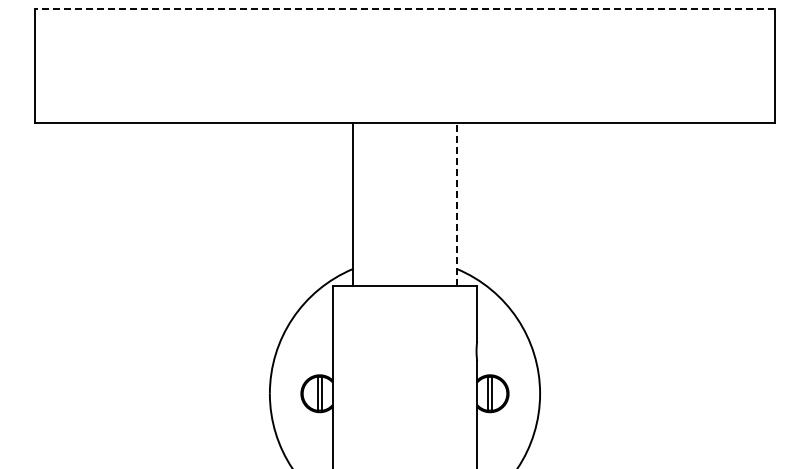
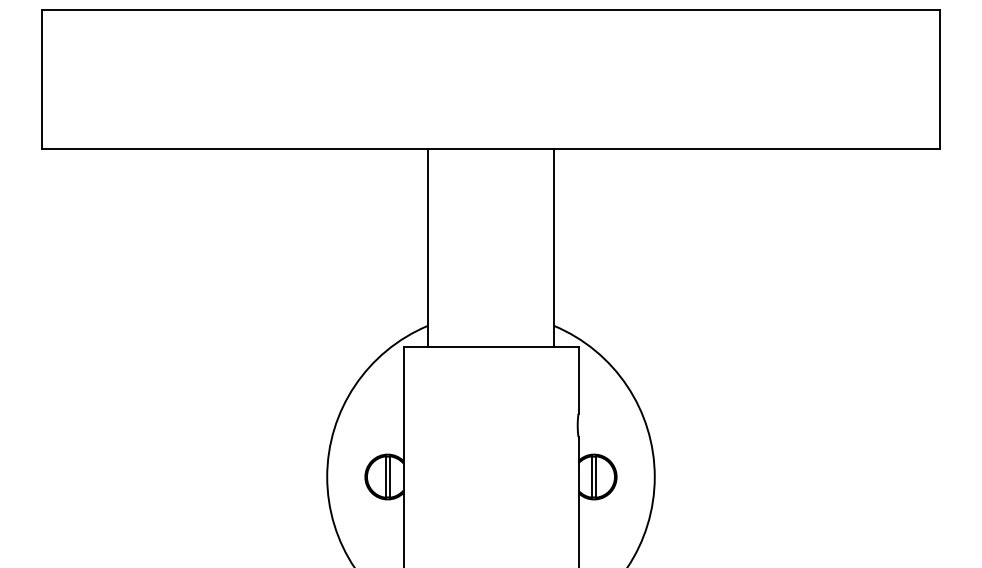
line: (404, 8) -> (490, 10), dashed -> solid
line: (456, 204) -> (553, 247), dashed -> solid

